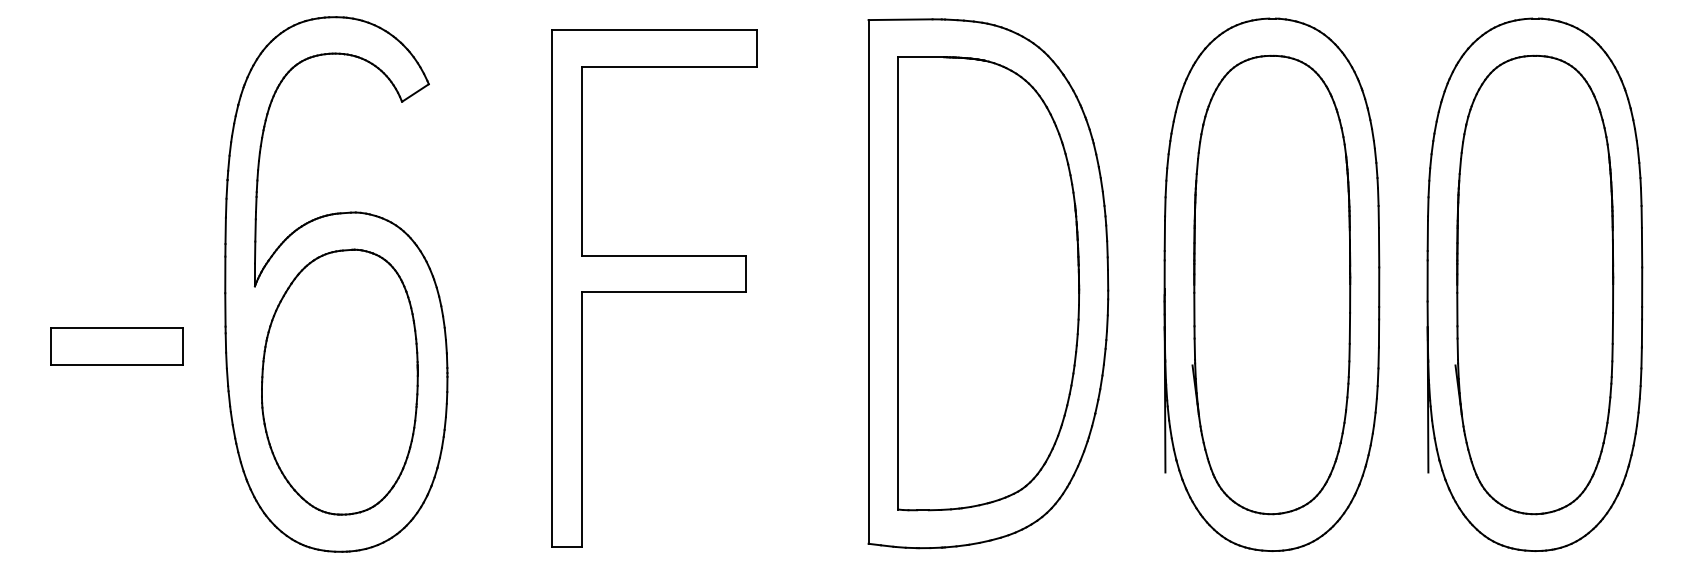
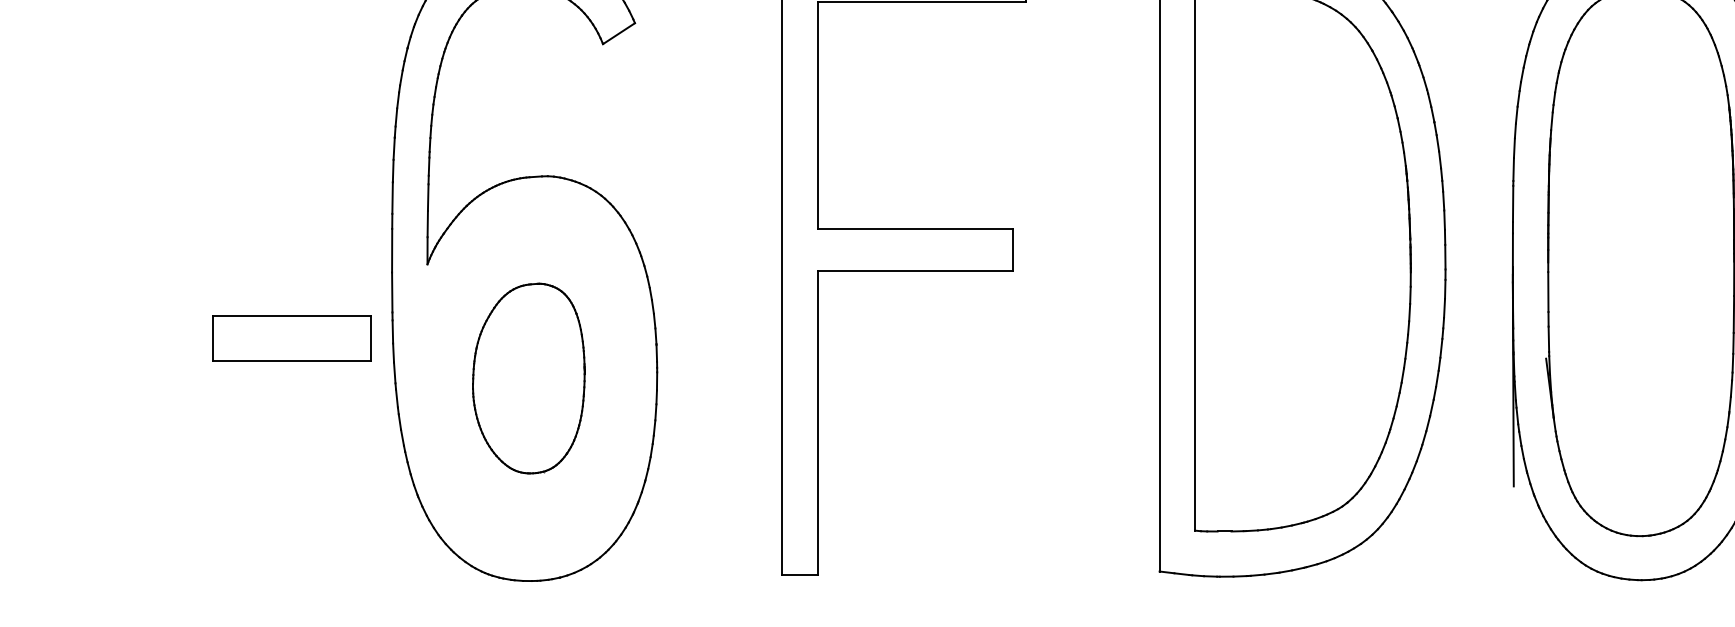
part: (116, 346) -> (290, 338), moved
part: (339, 381) -> (528, 377), size x0.6

